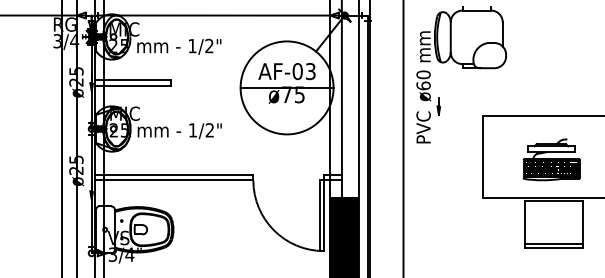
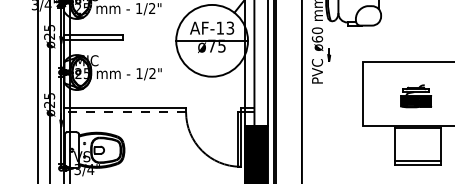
text: (297, 71) -> (220, 28), AF-03 -> AF-13
part: (551, 159) -> (416, 96), size x0.7
line: (173, 180) -> (124, 112), solid -> dashed

